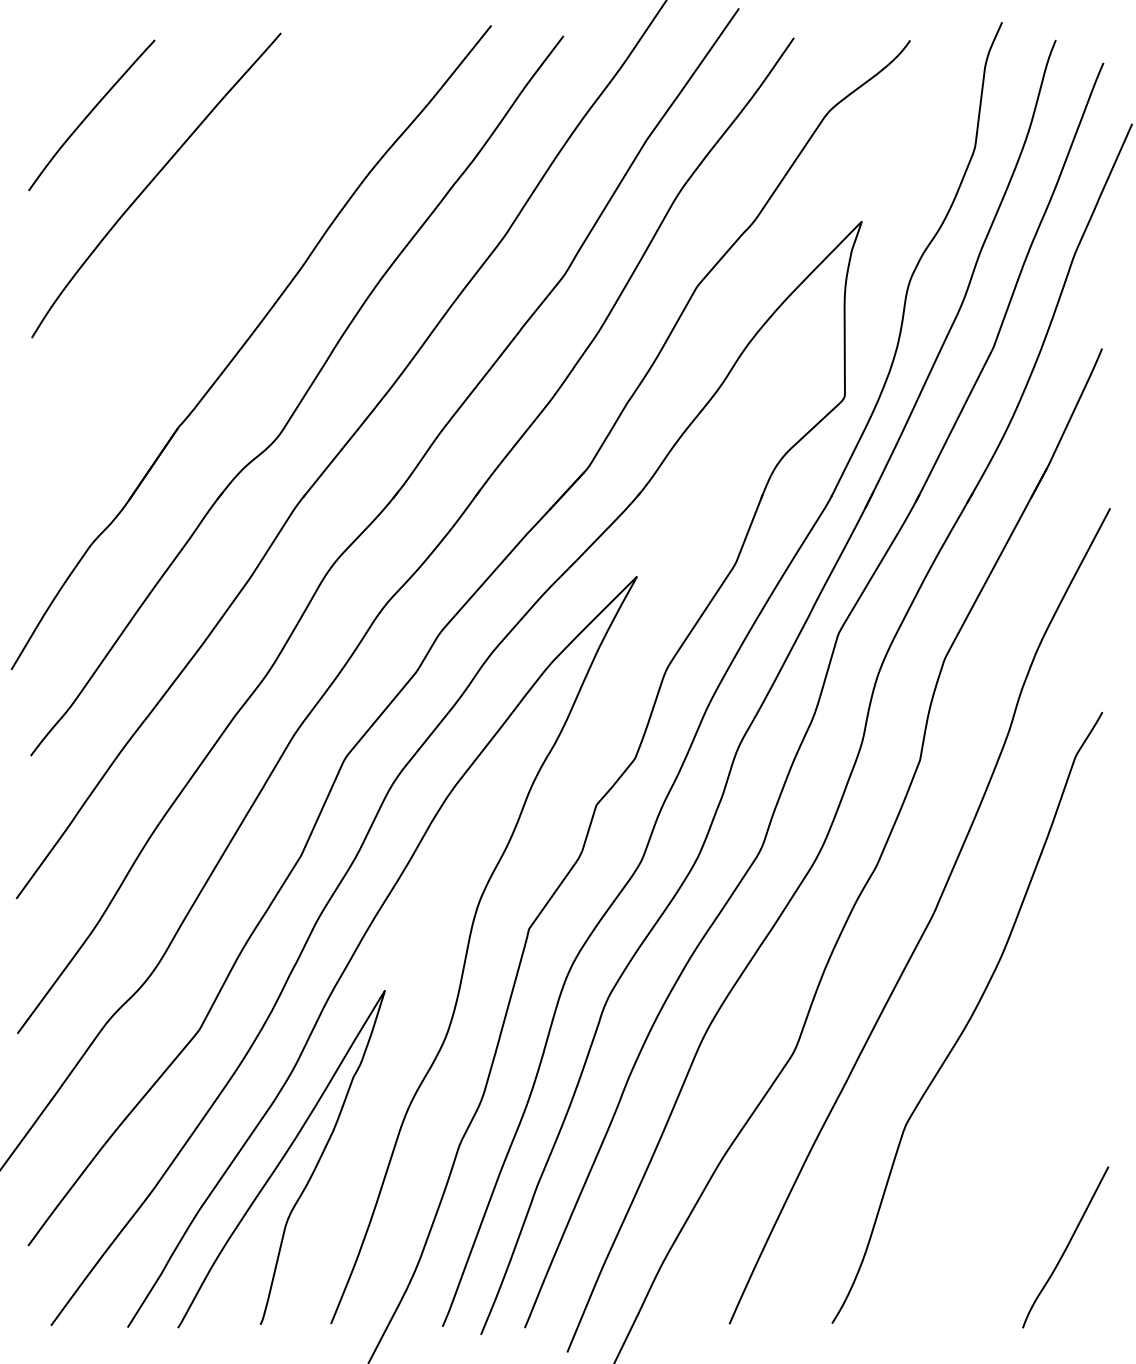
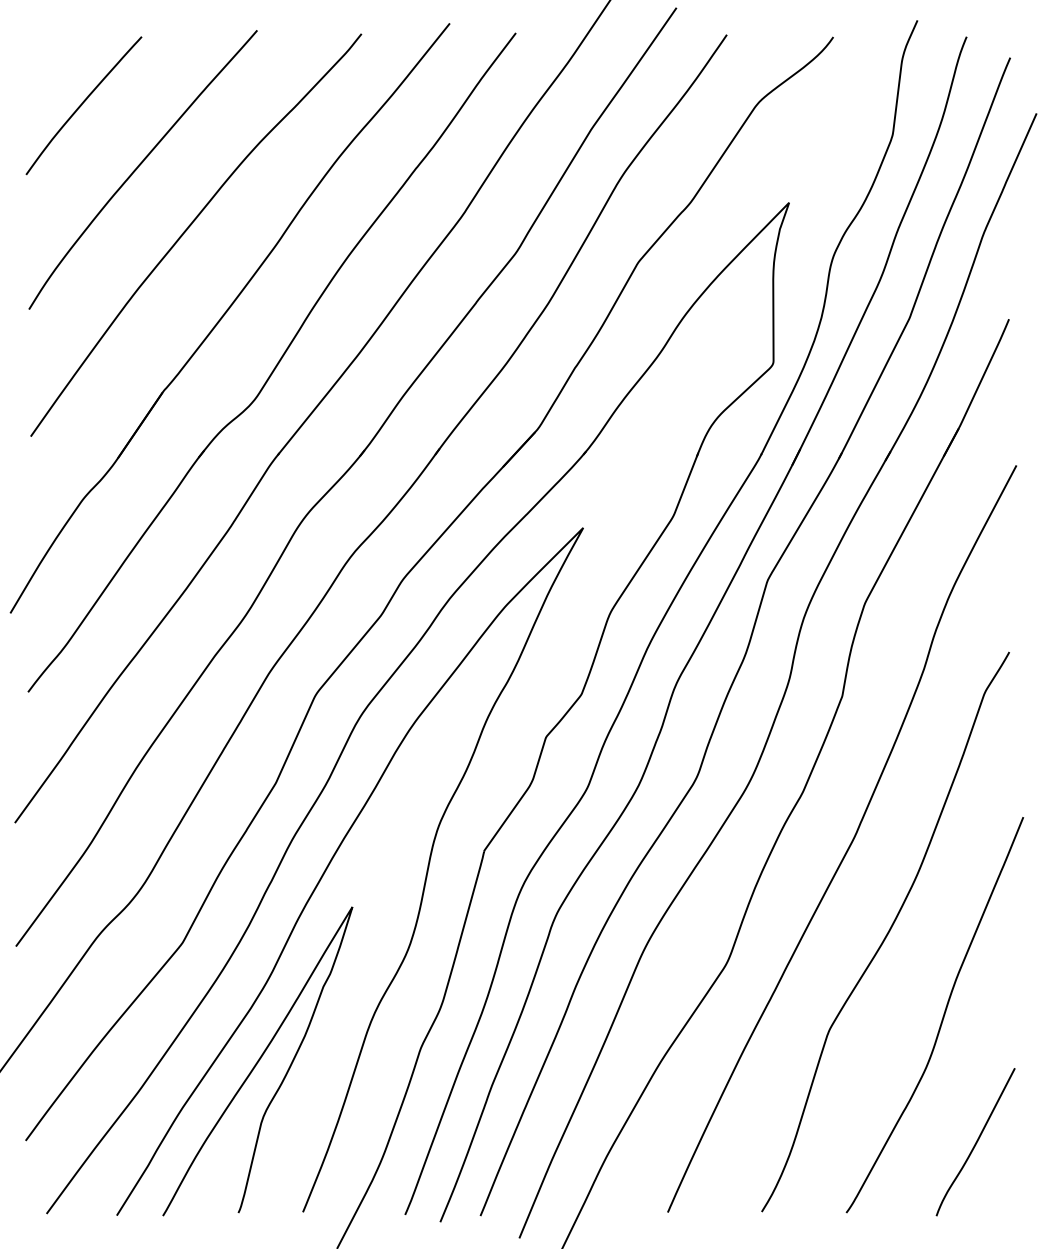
curve: (206, 249) -> (189, 228), added
curve: (1029, 1110) -> (942, 1016), added

